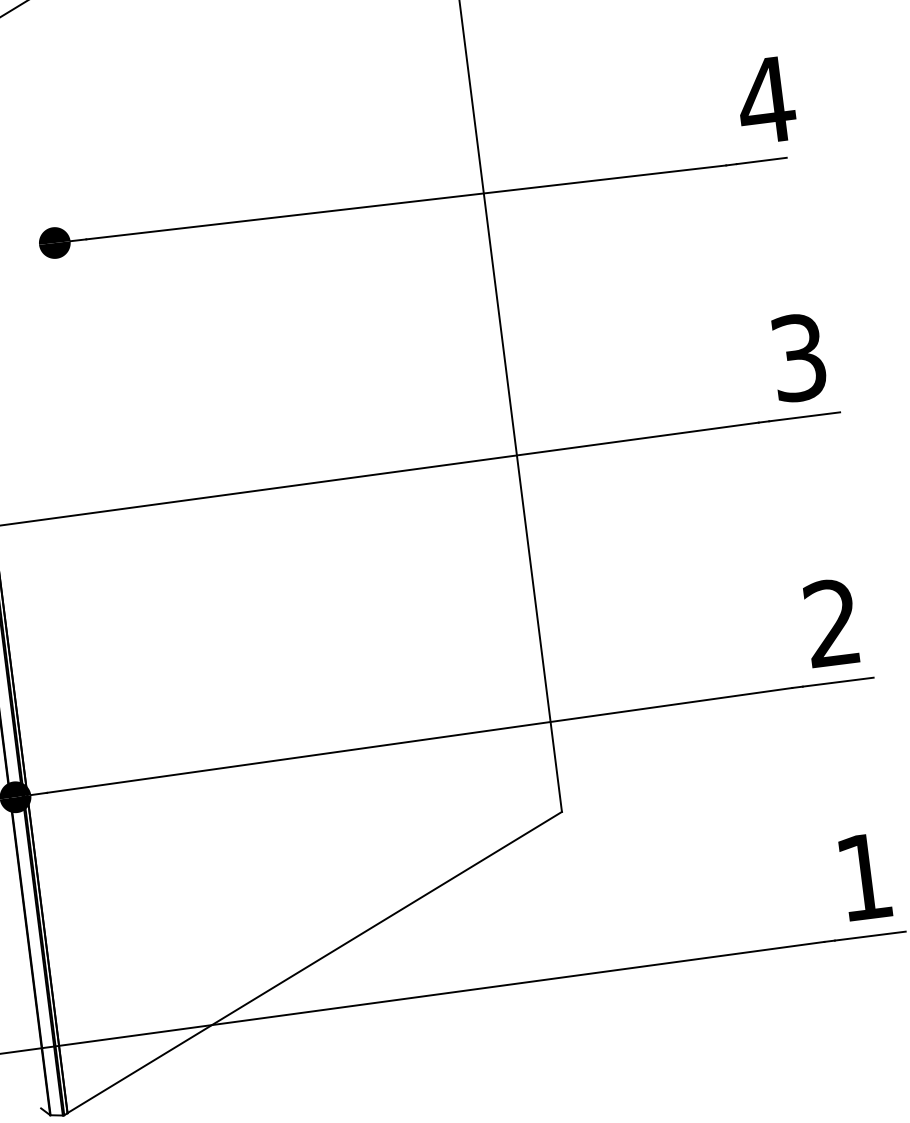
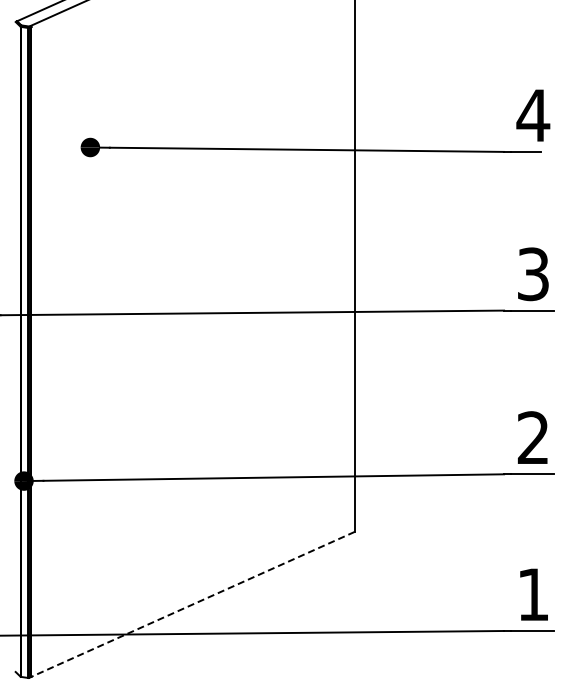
line: (313, 962) -> (192, 604), solid -> dashed

